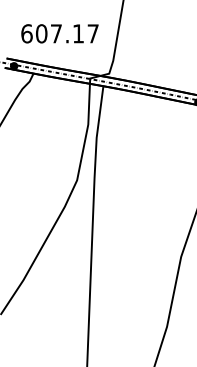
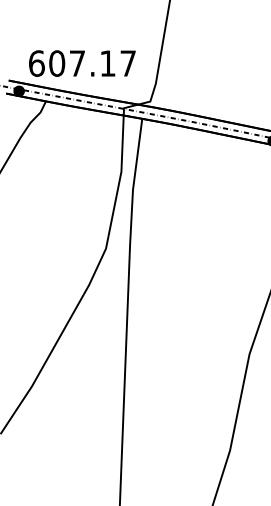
text: (60, 33) -> (82, 63), moved

